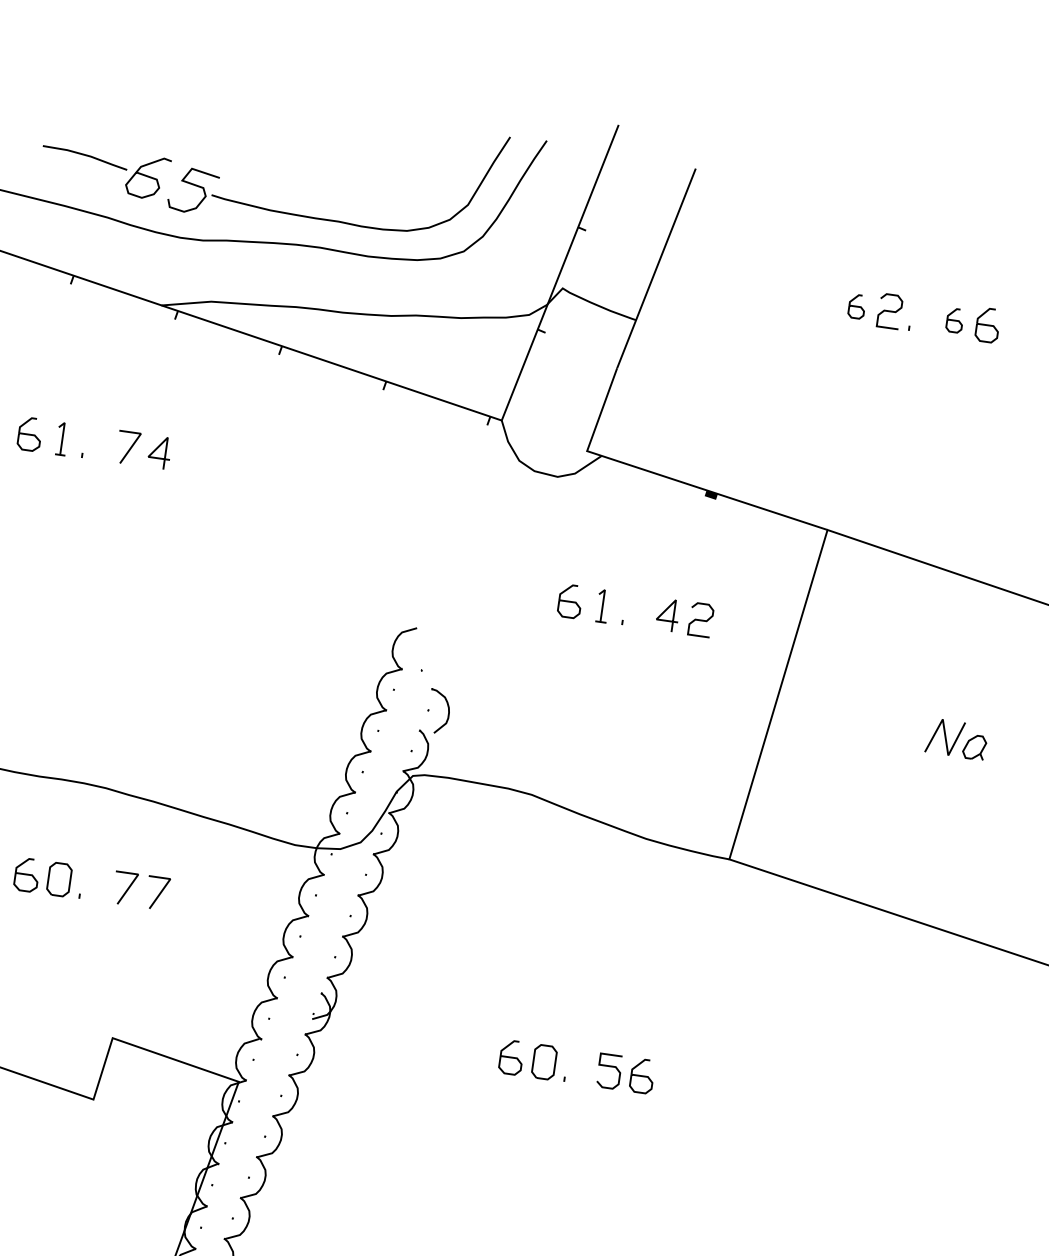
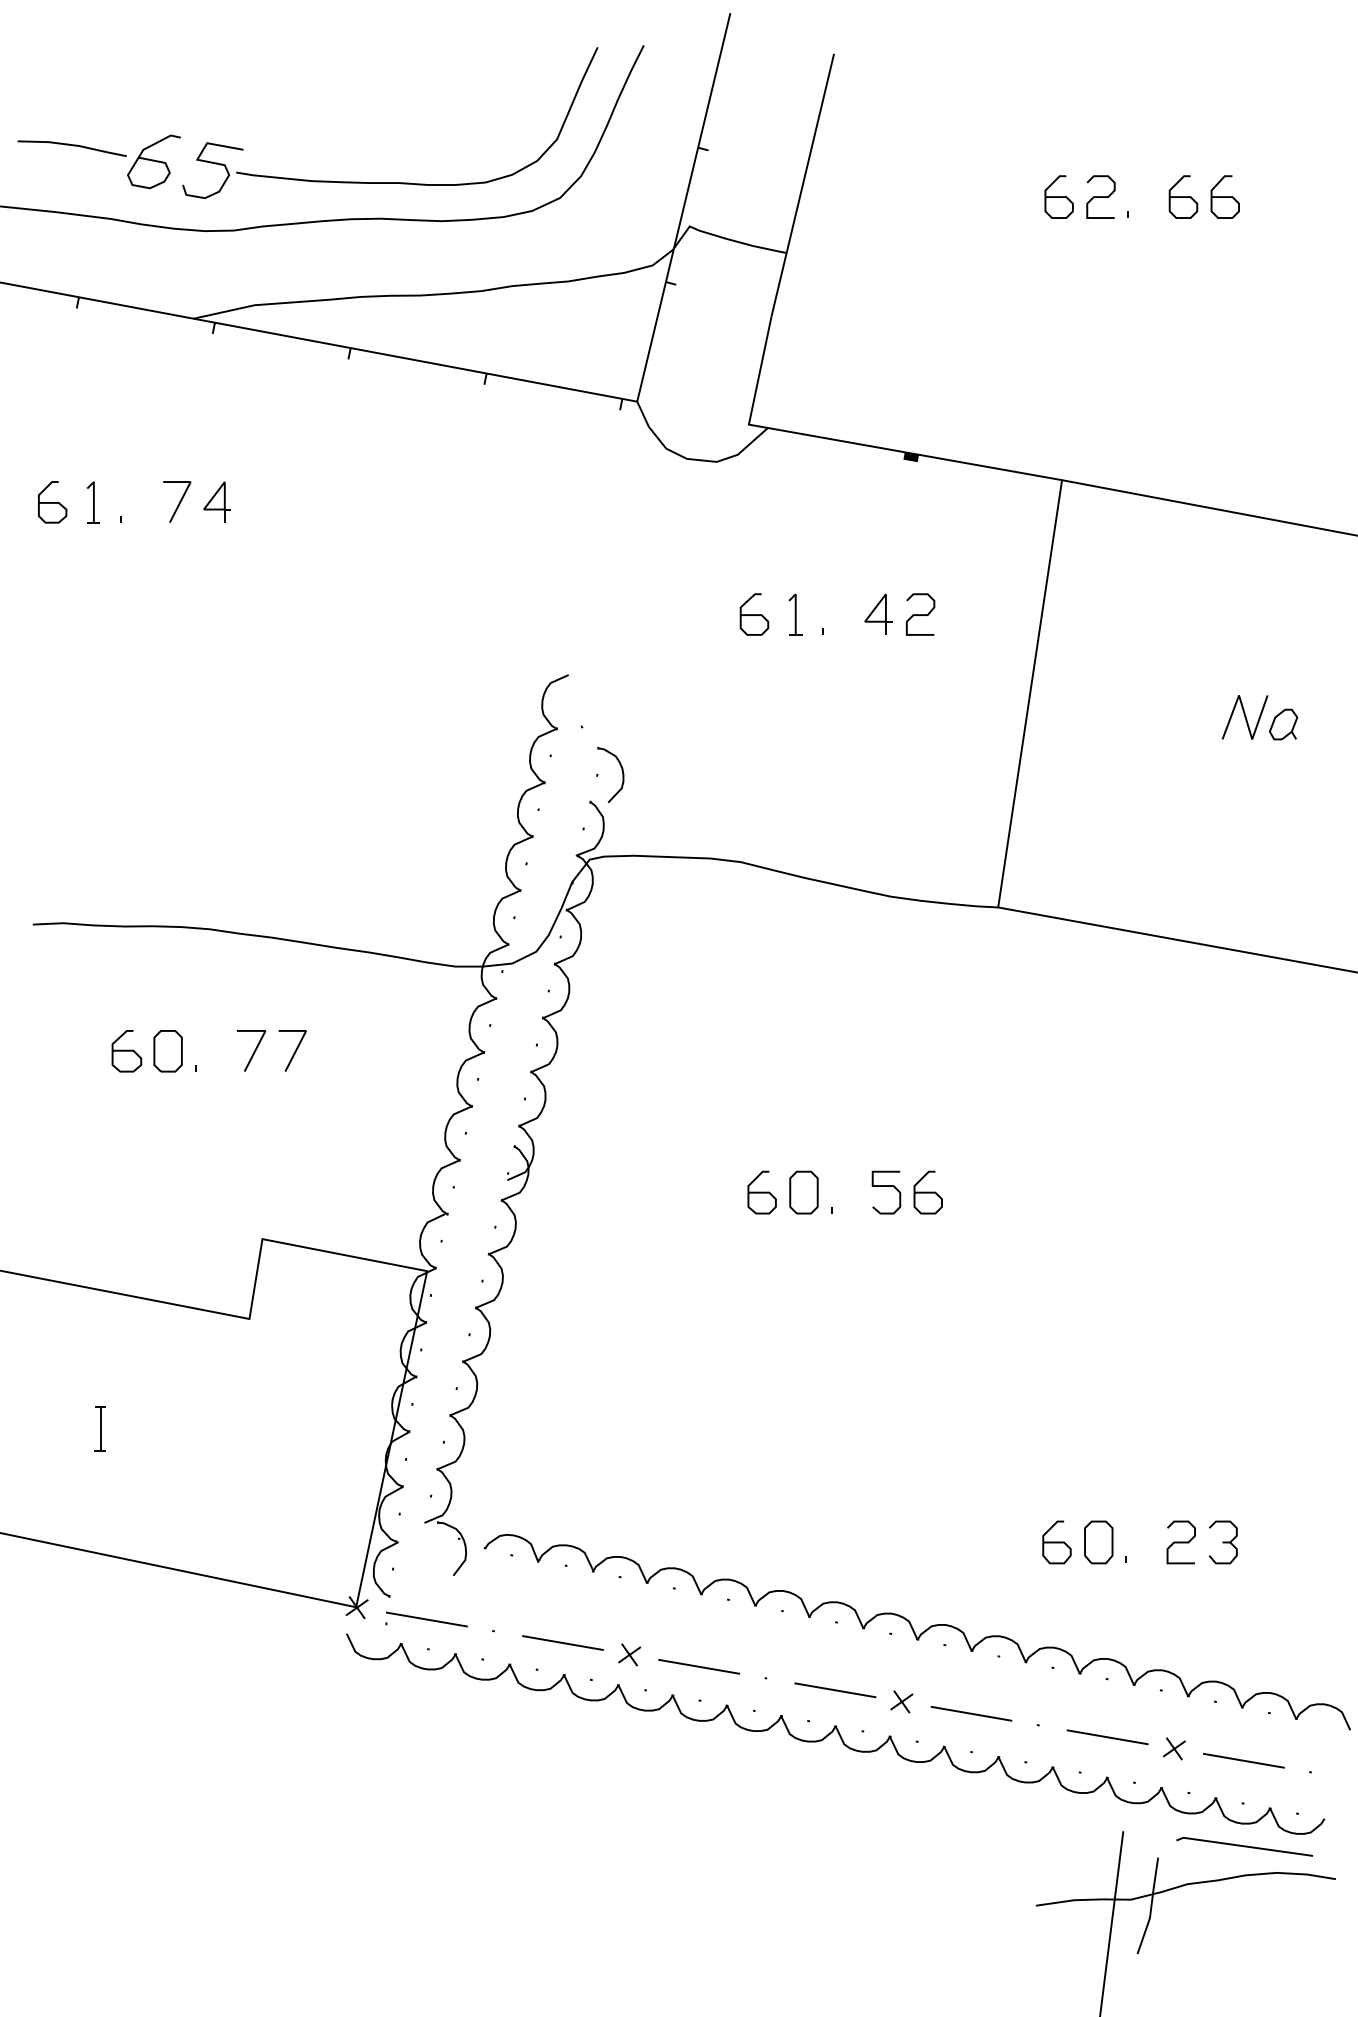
part: (856, 306) -> (1058, 196), size x1.43
part: (955, 320) -> (1183, 196), size x1.43

